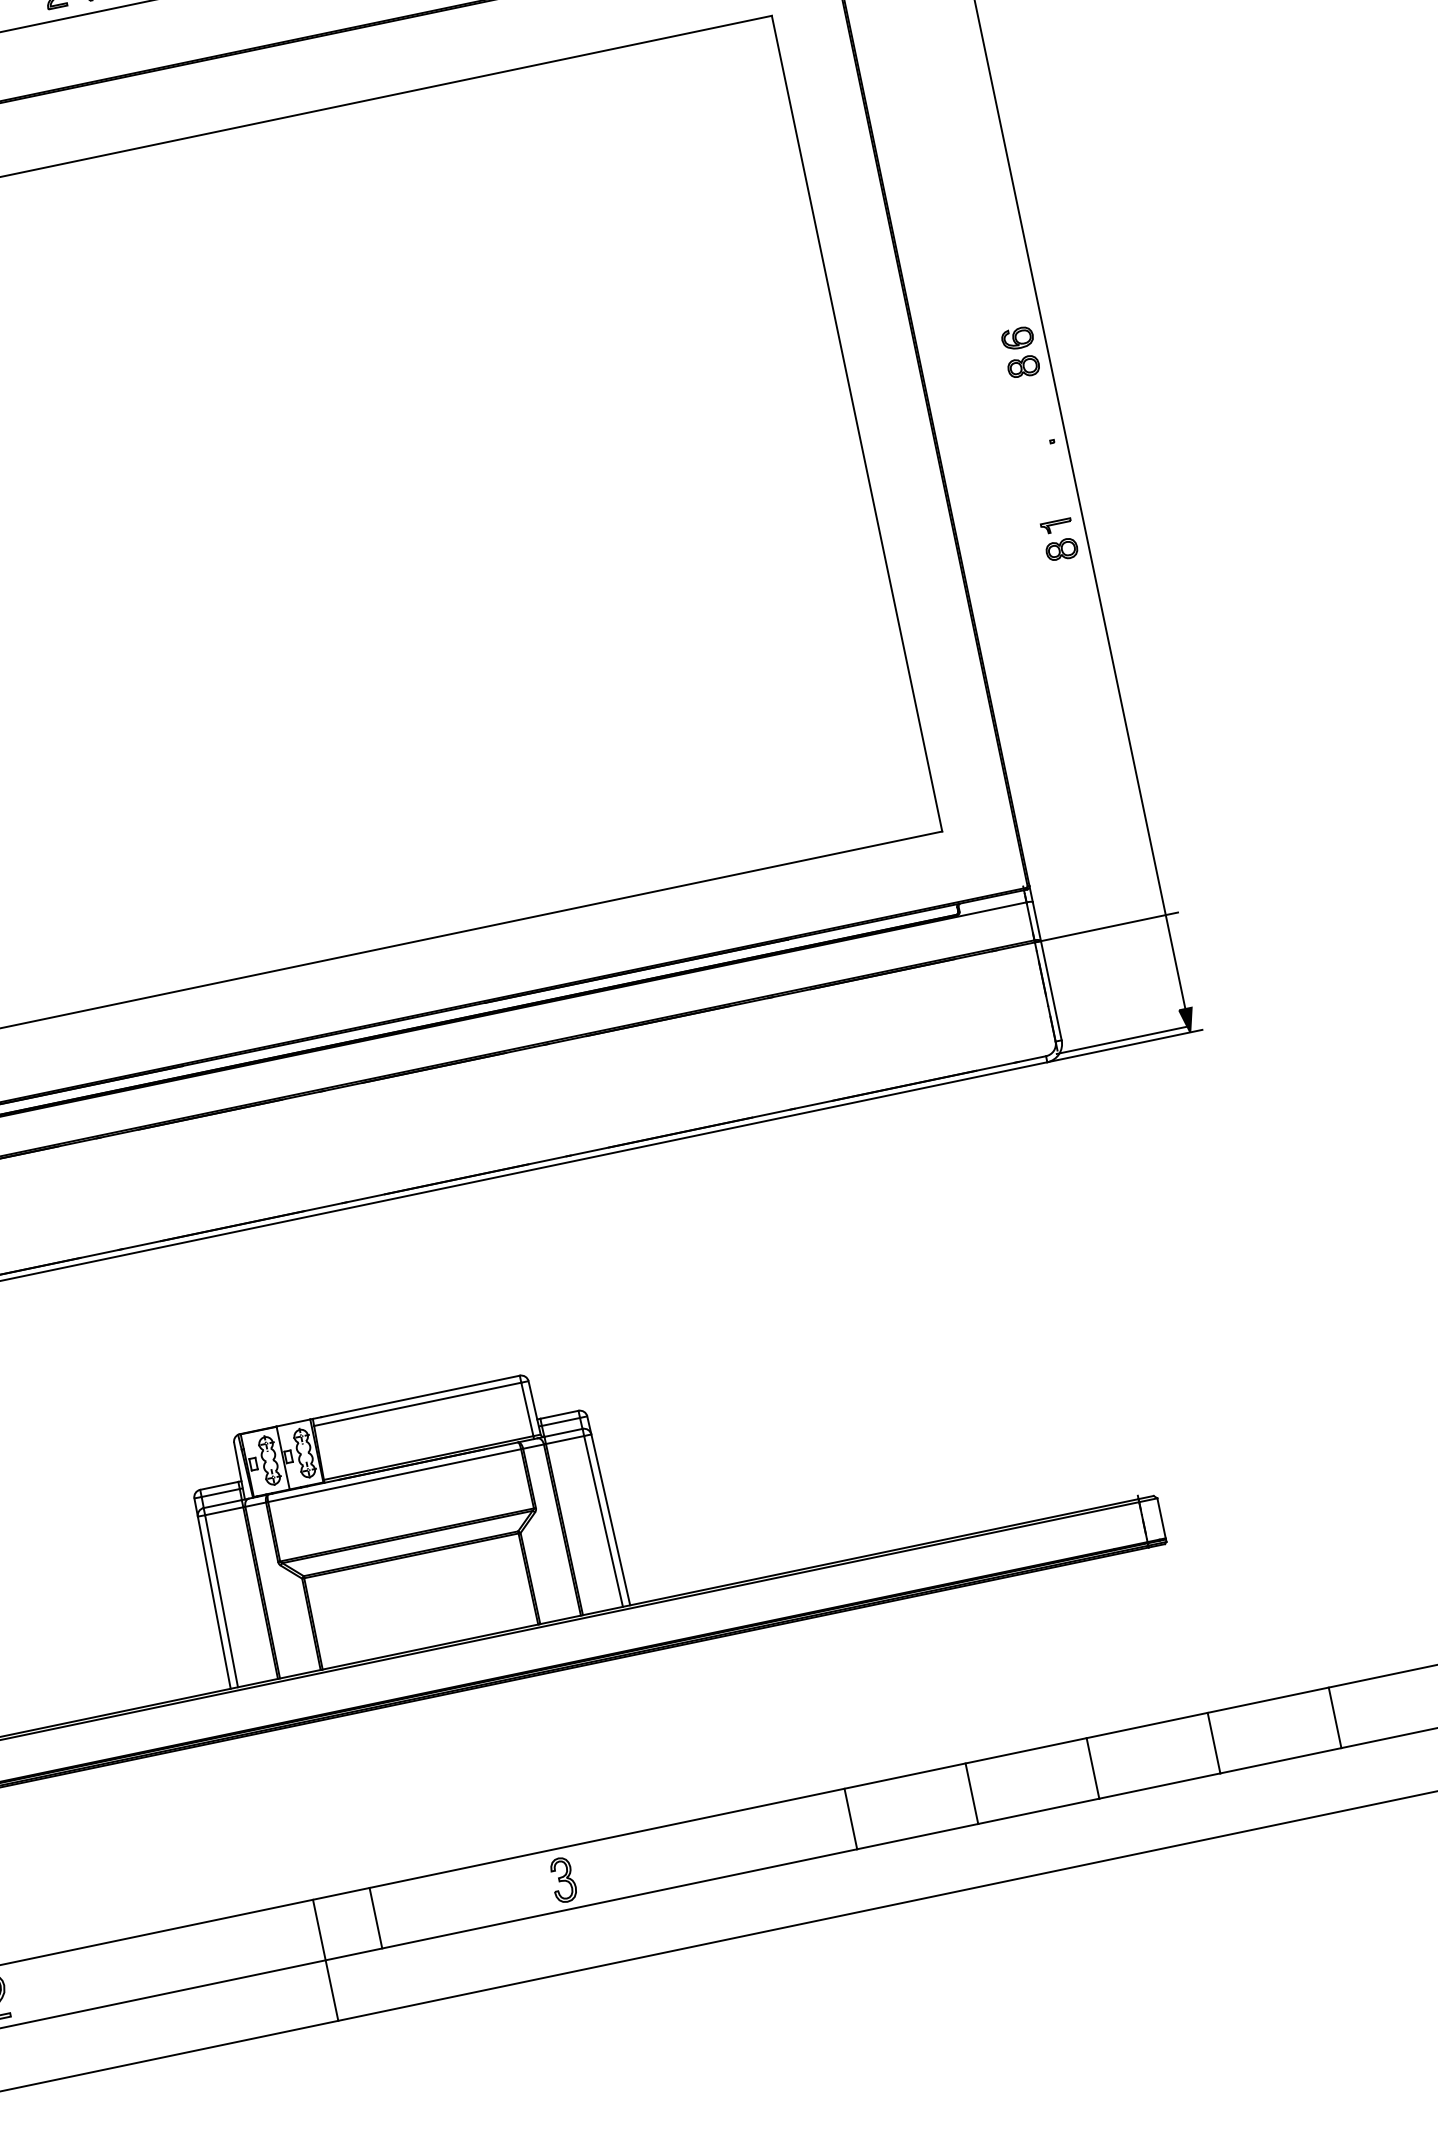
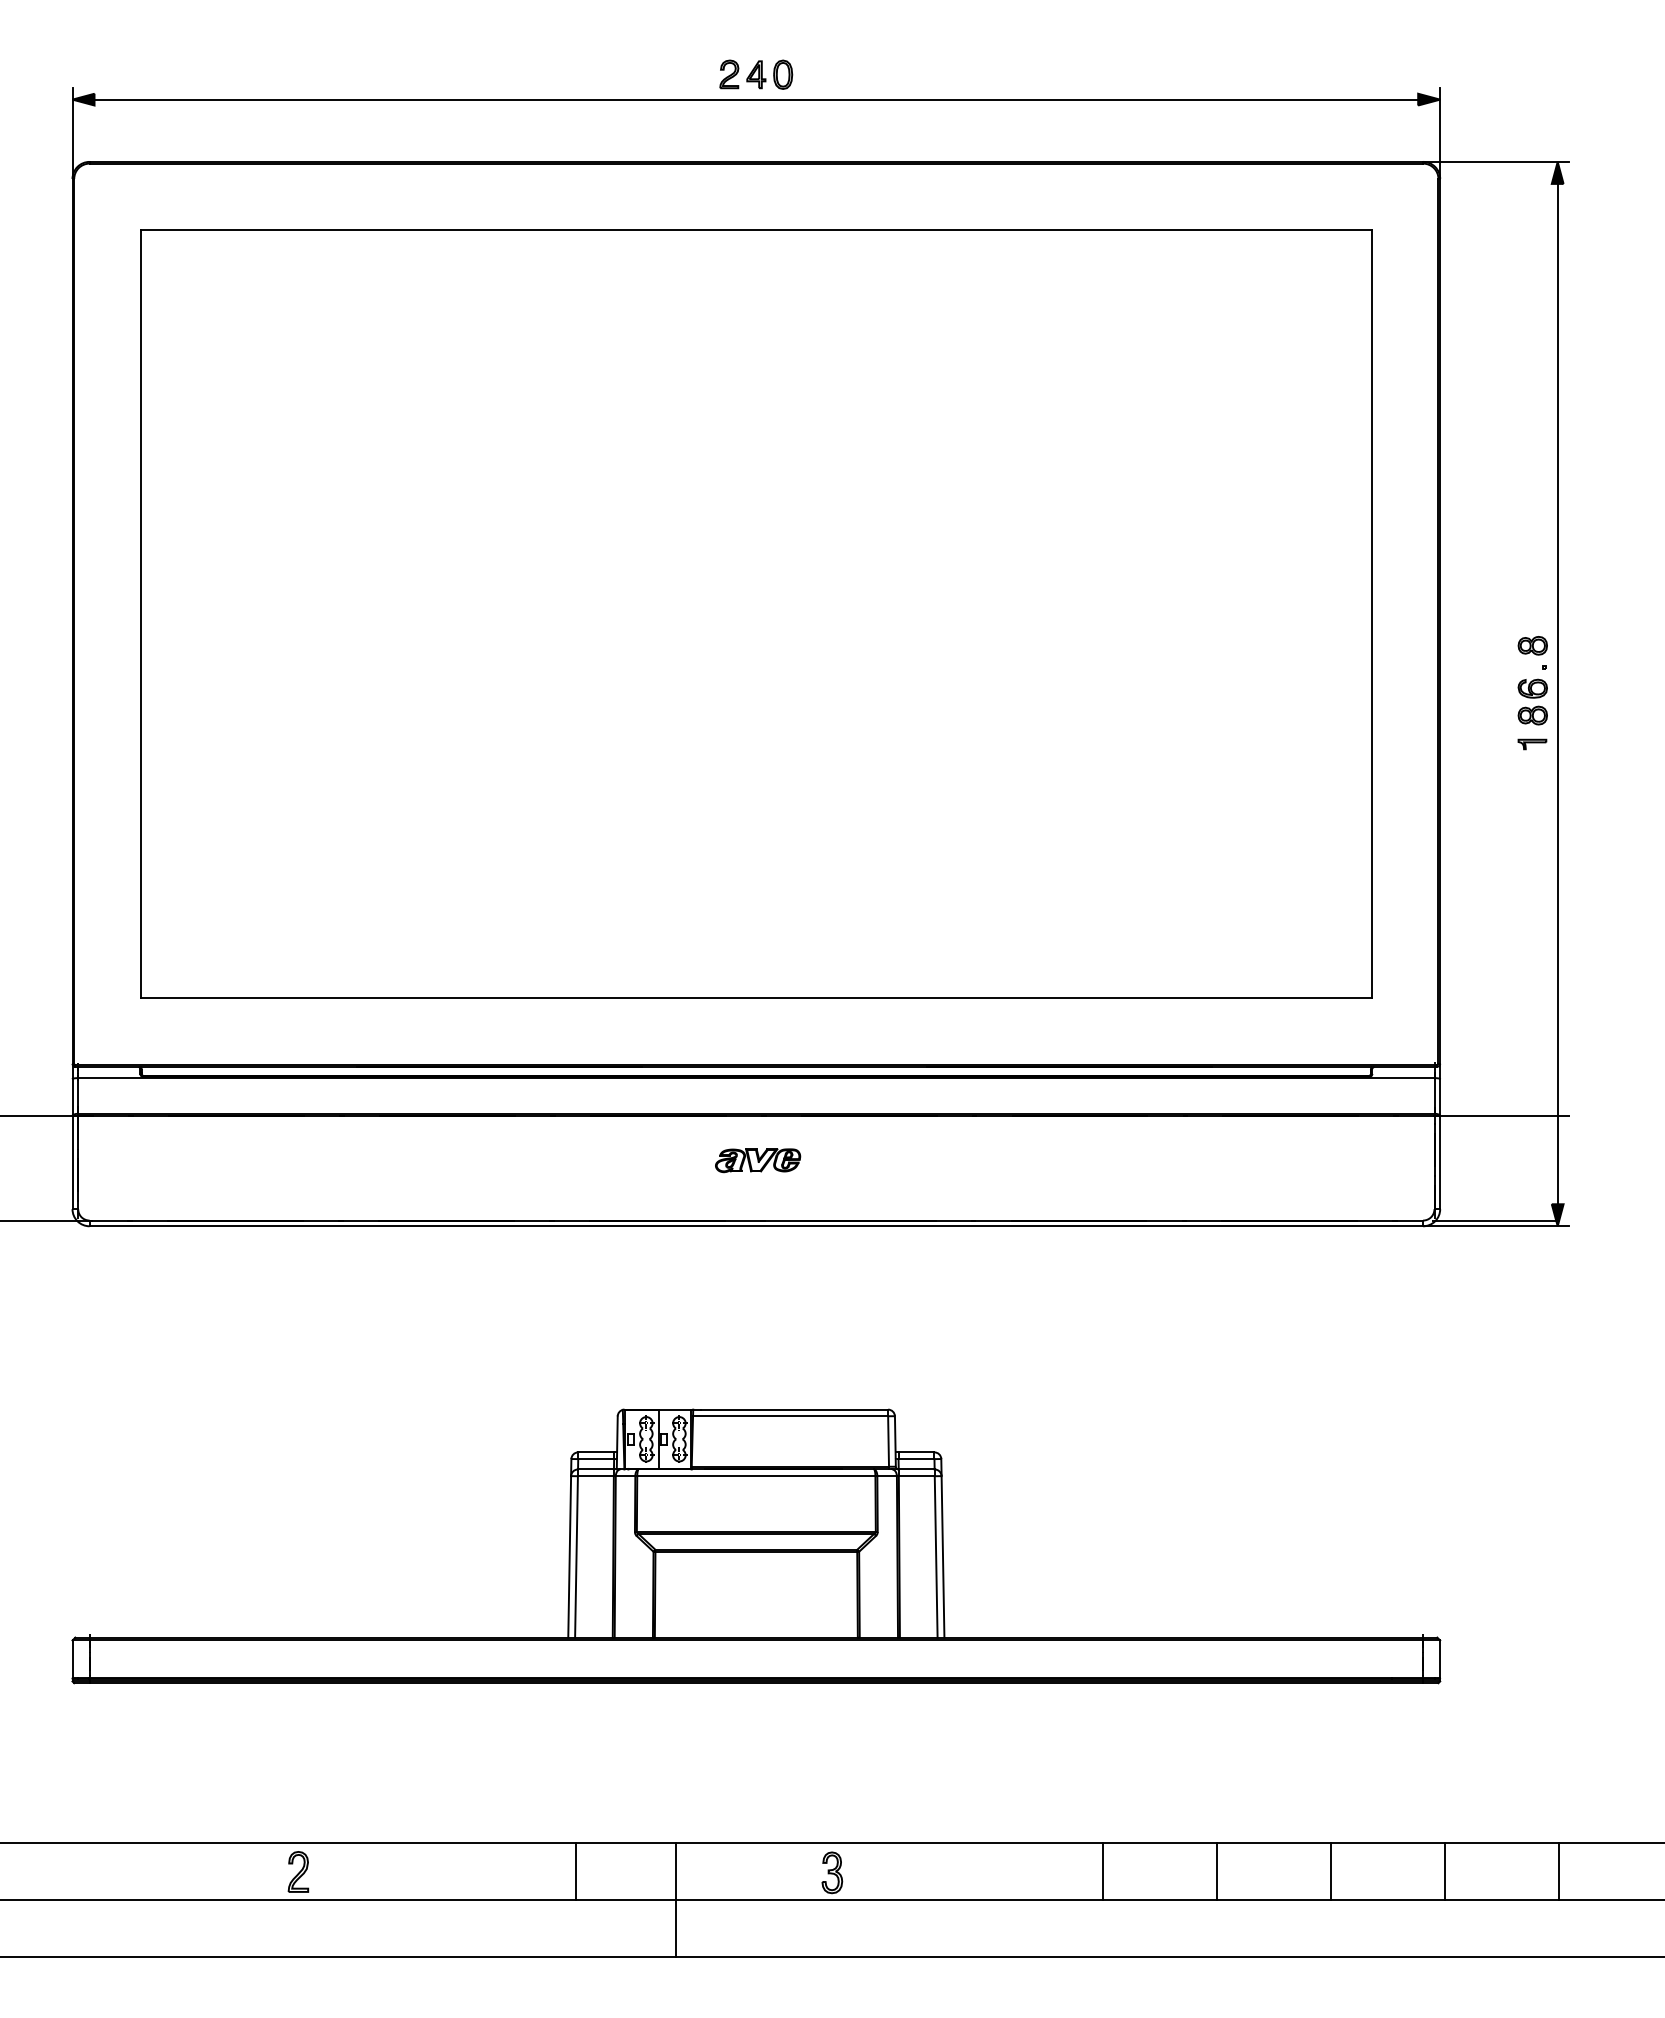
part: (1020, 352) -> (1532, 701), moved
part: (1061, 549) -> (1532, 645), moved
part: (326, 1139) -> (758, 1160), added
line: (376, 1917) -> (576, 1871), moved
line: (325, 1960) -> (675, 1900), moved

